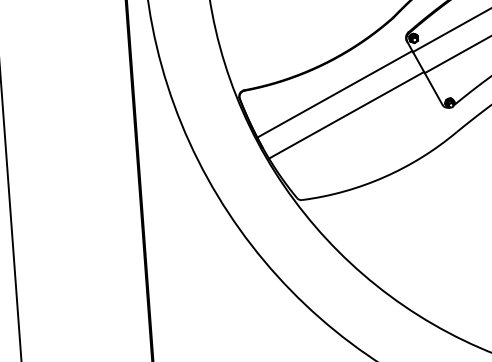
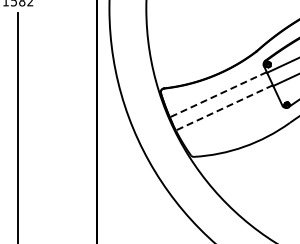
line: (335, 93) -> (218, 94), solid -> dashed
line: (346, 114) -> (224, 107), solid -> dashed

